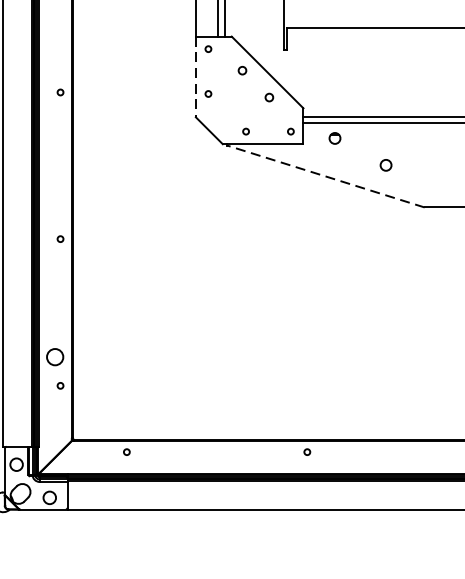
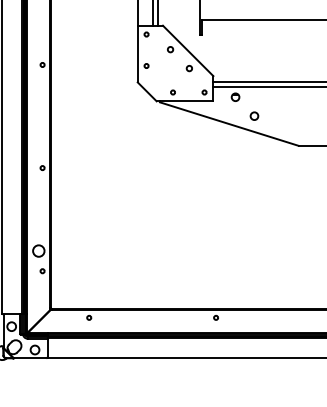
line: (195, 77) -> (137, 54), dashed -> solid
circle: (386, 164) -> (254, 115), moved
line: (326, 177) -> (229, 124), dashed -> solid

